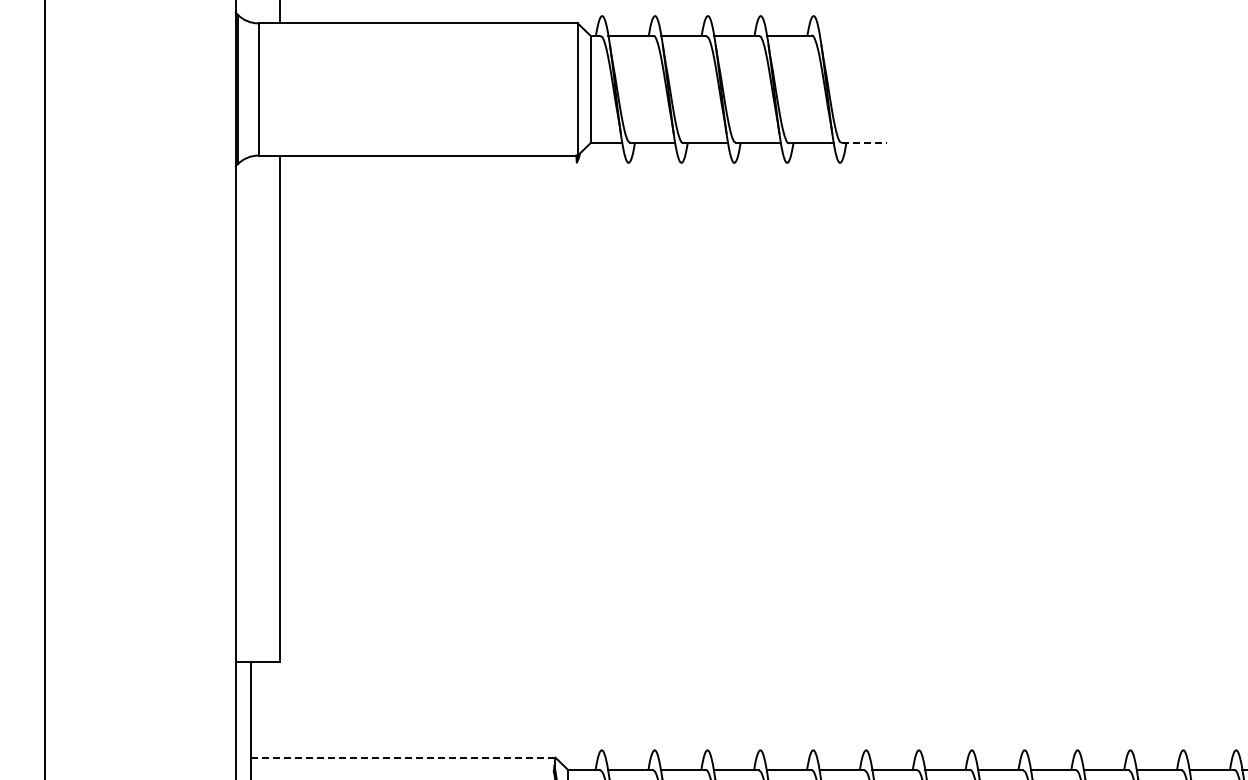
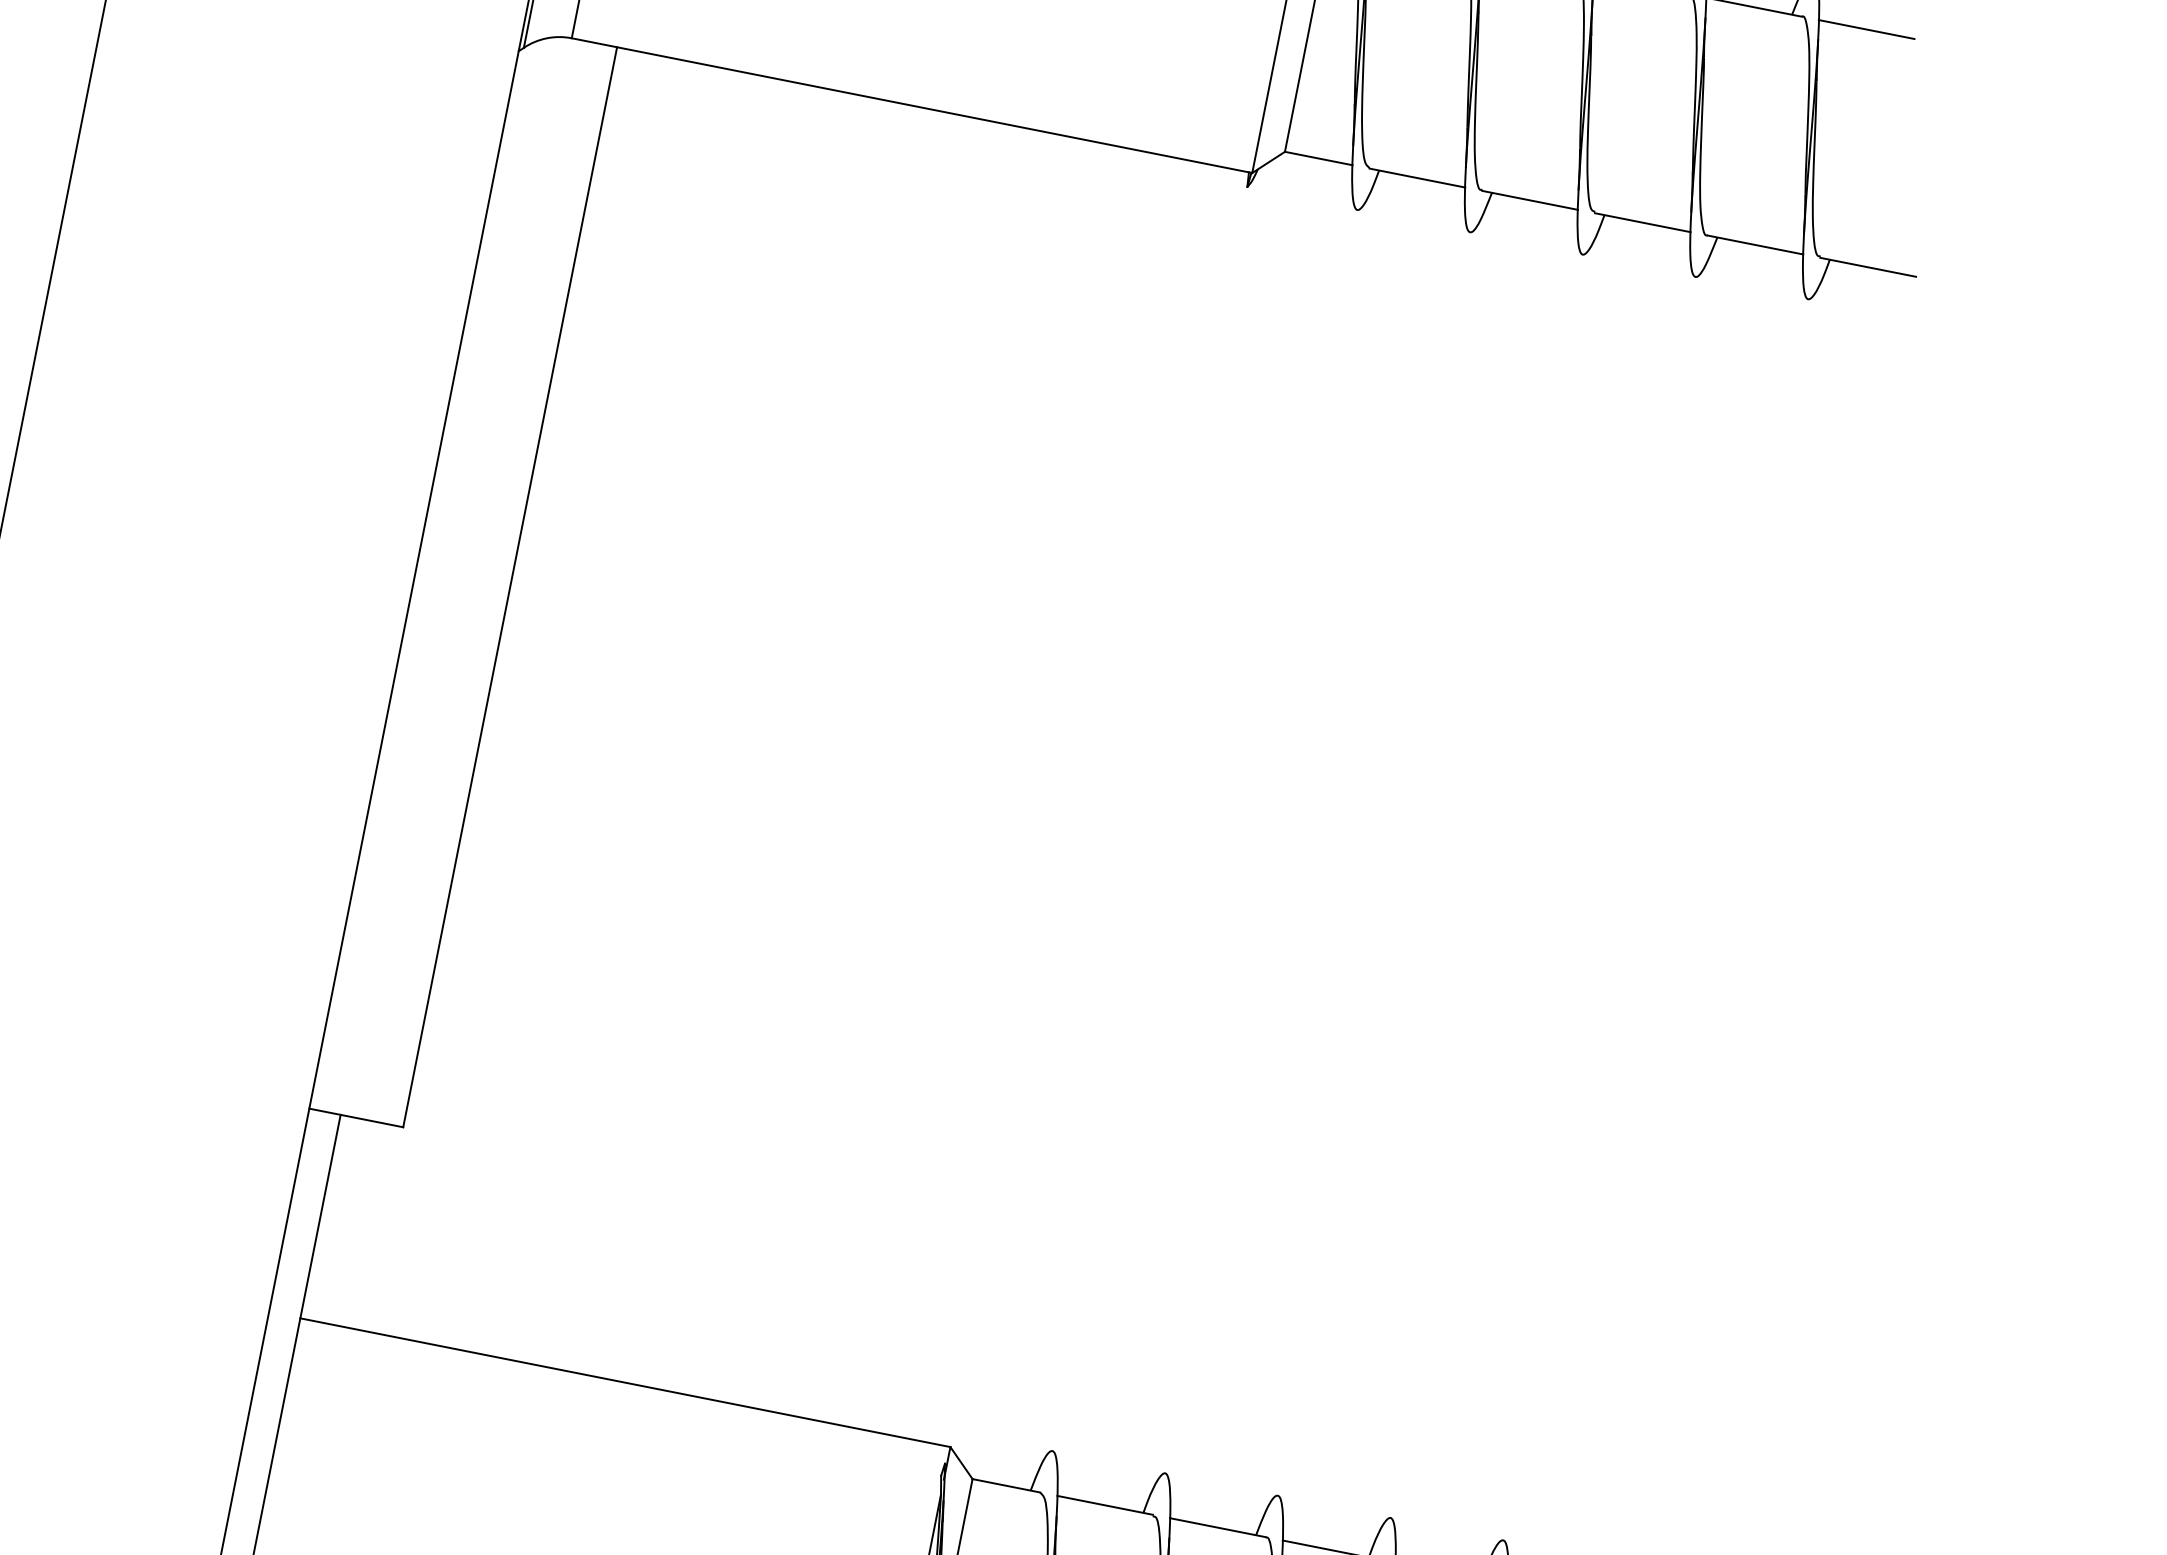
line: (841, 35) -> (1865, 28), added
line: (864, 143) -> (1868, 268), dashed -> solid
line: (402, 757) -> (624, 1382), dashed -> solid

